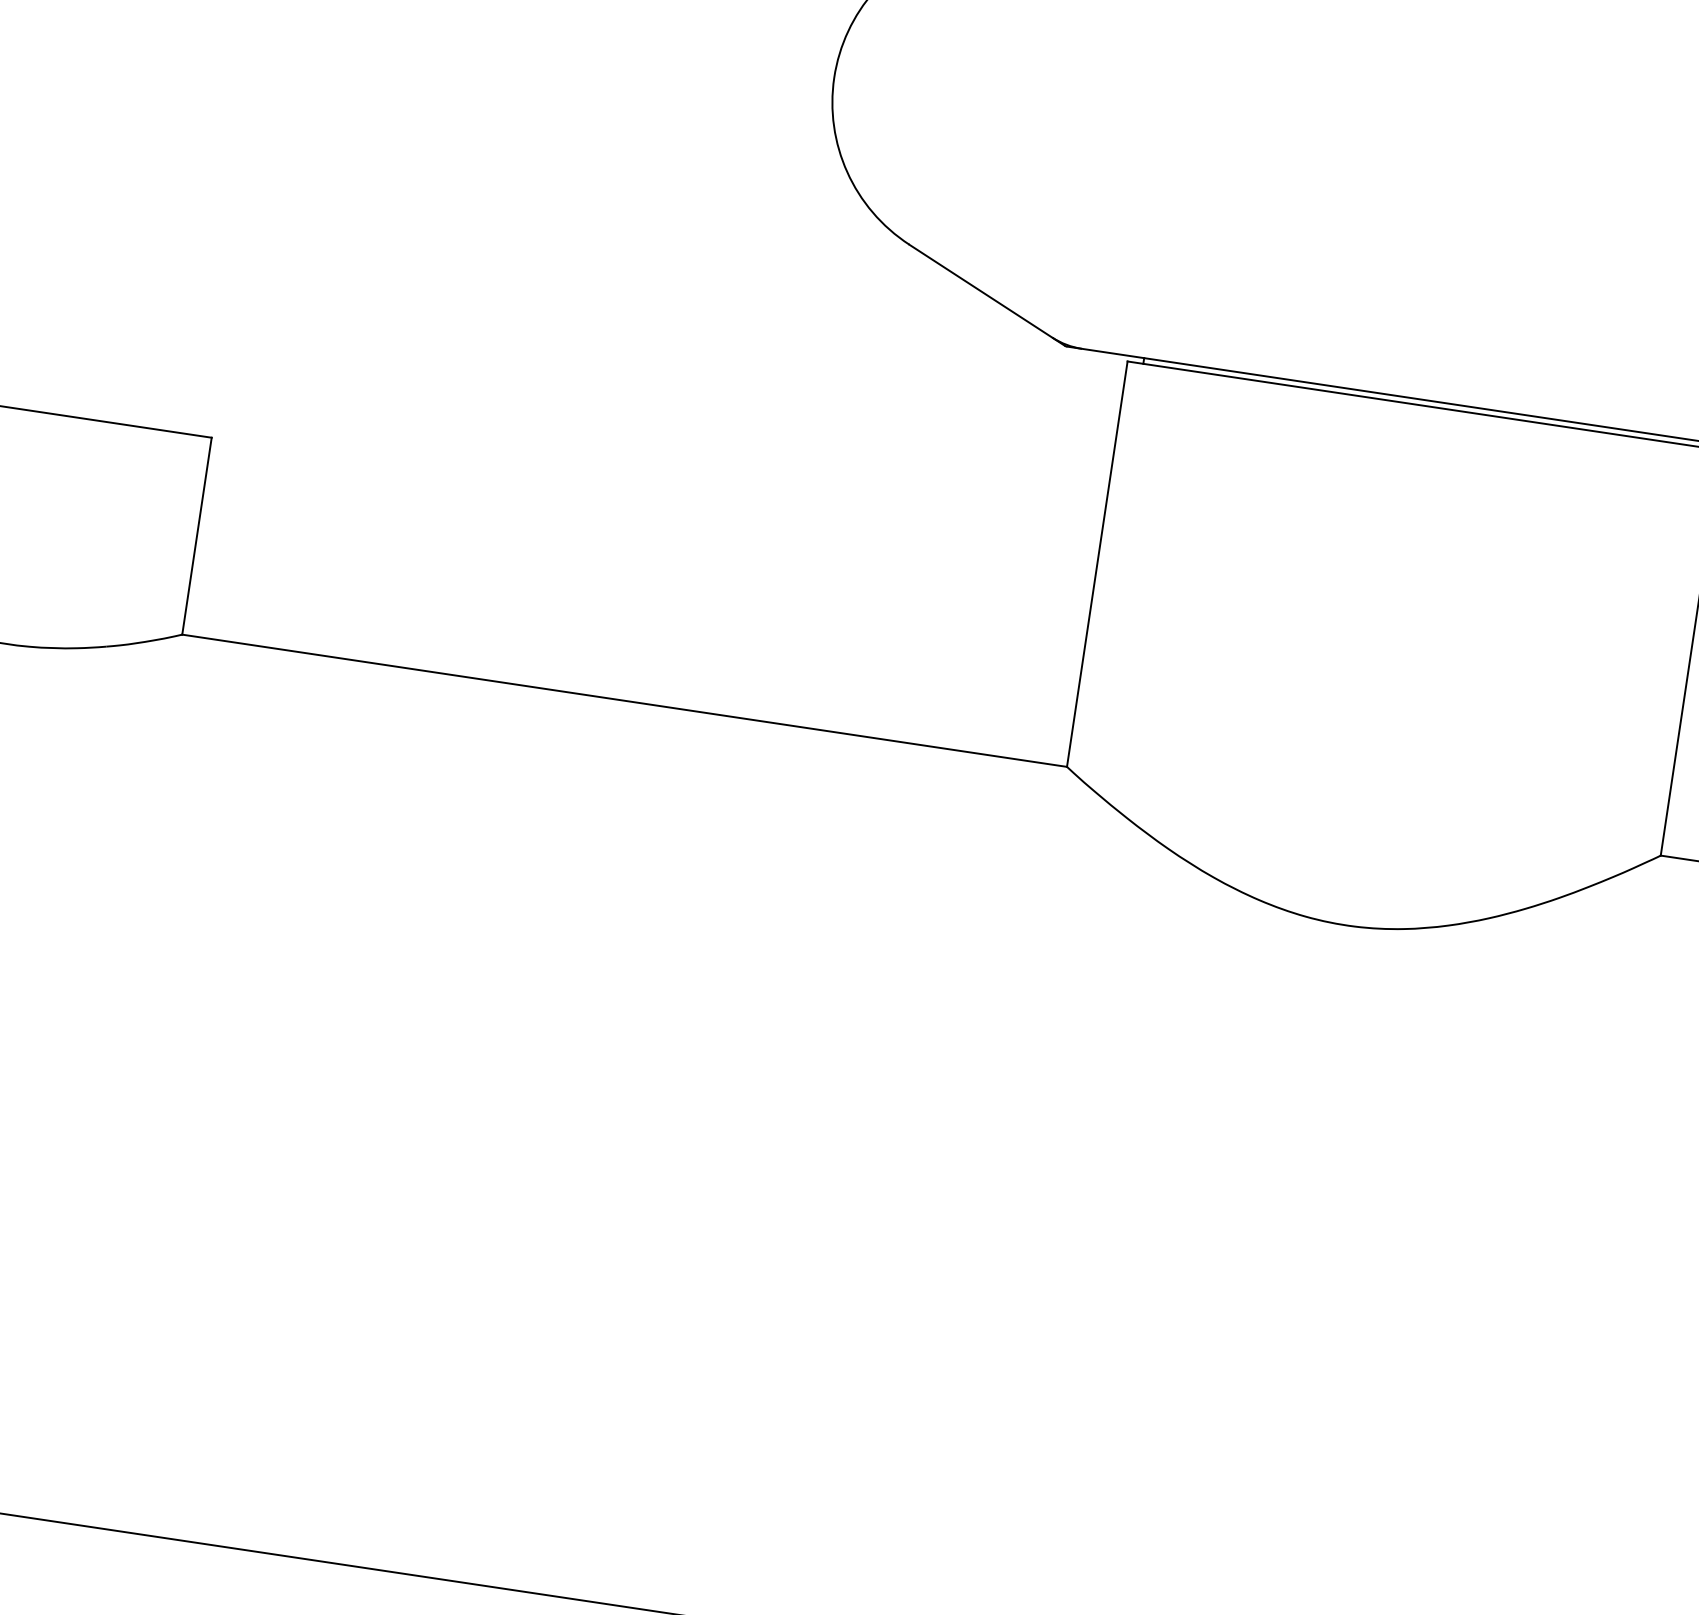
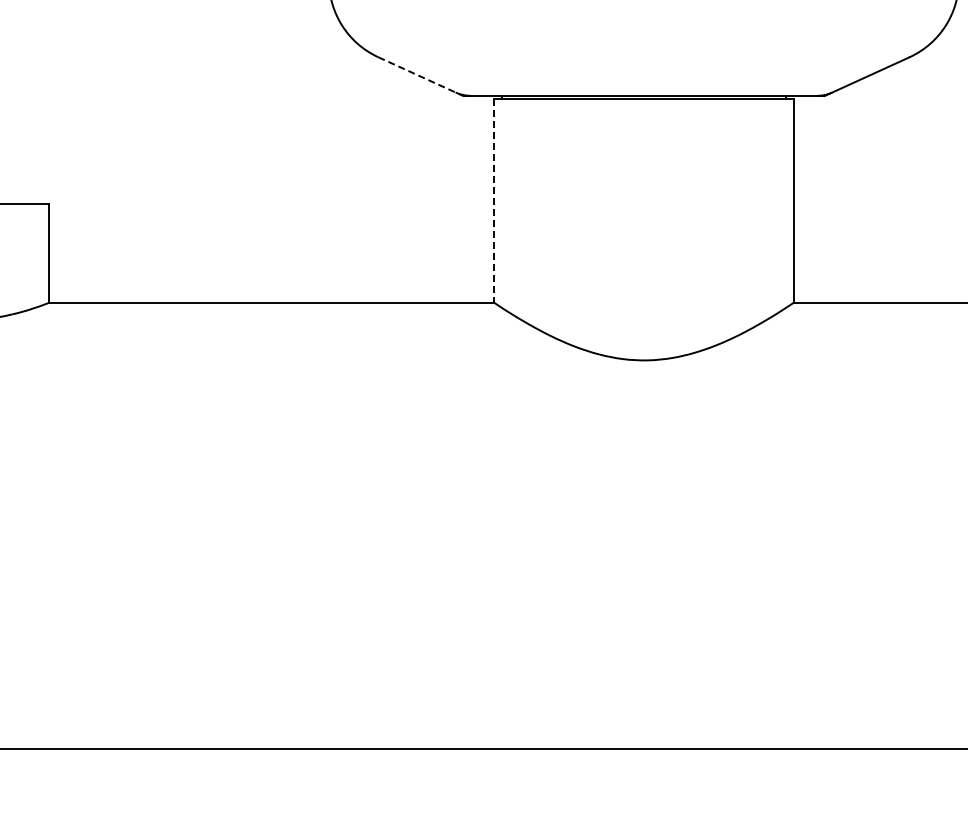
line: (987, 295) -> (420, 76), solid -> dashed
line: (1097, 565) -> (494, 201), solid -> dashed

